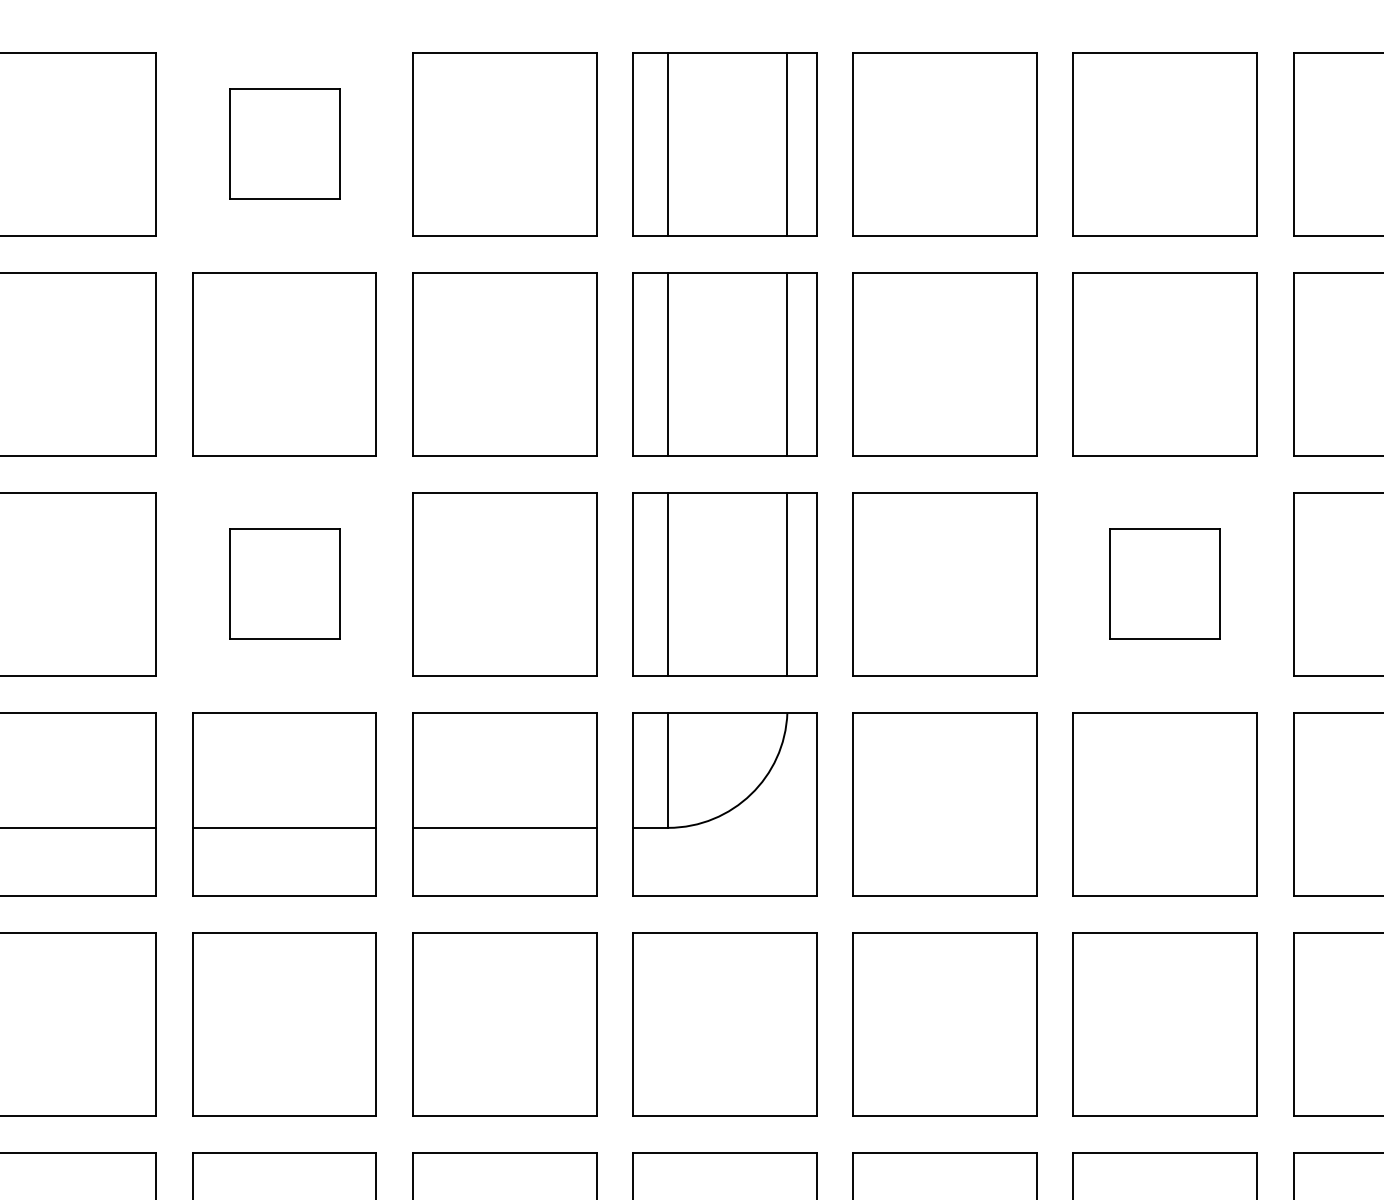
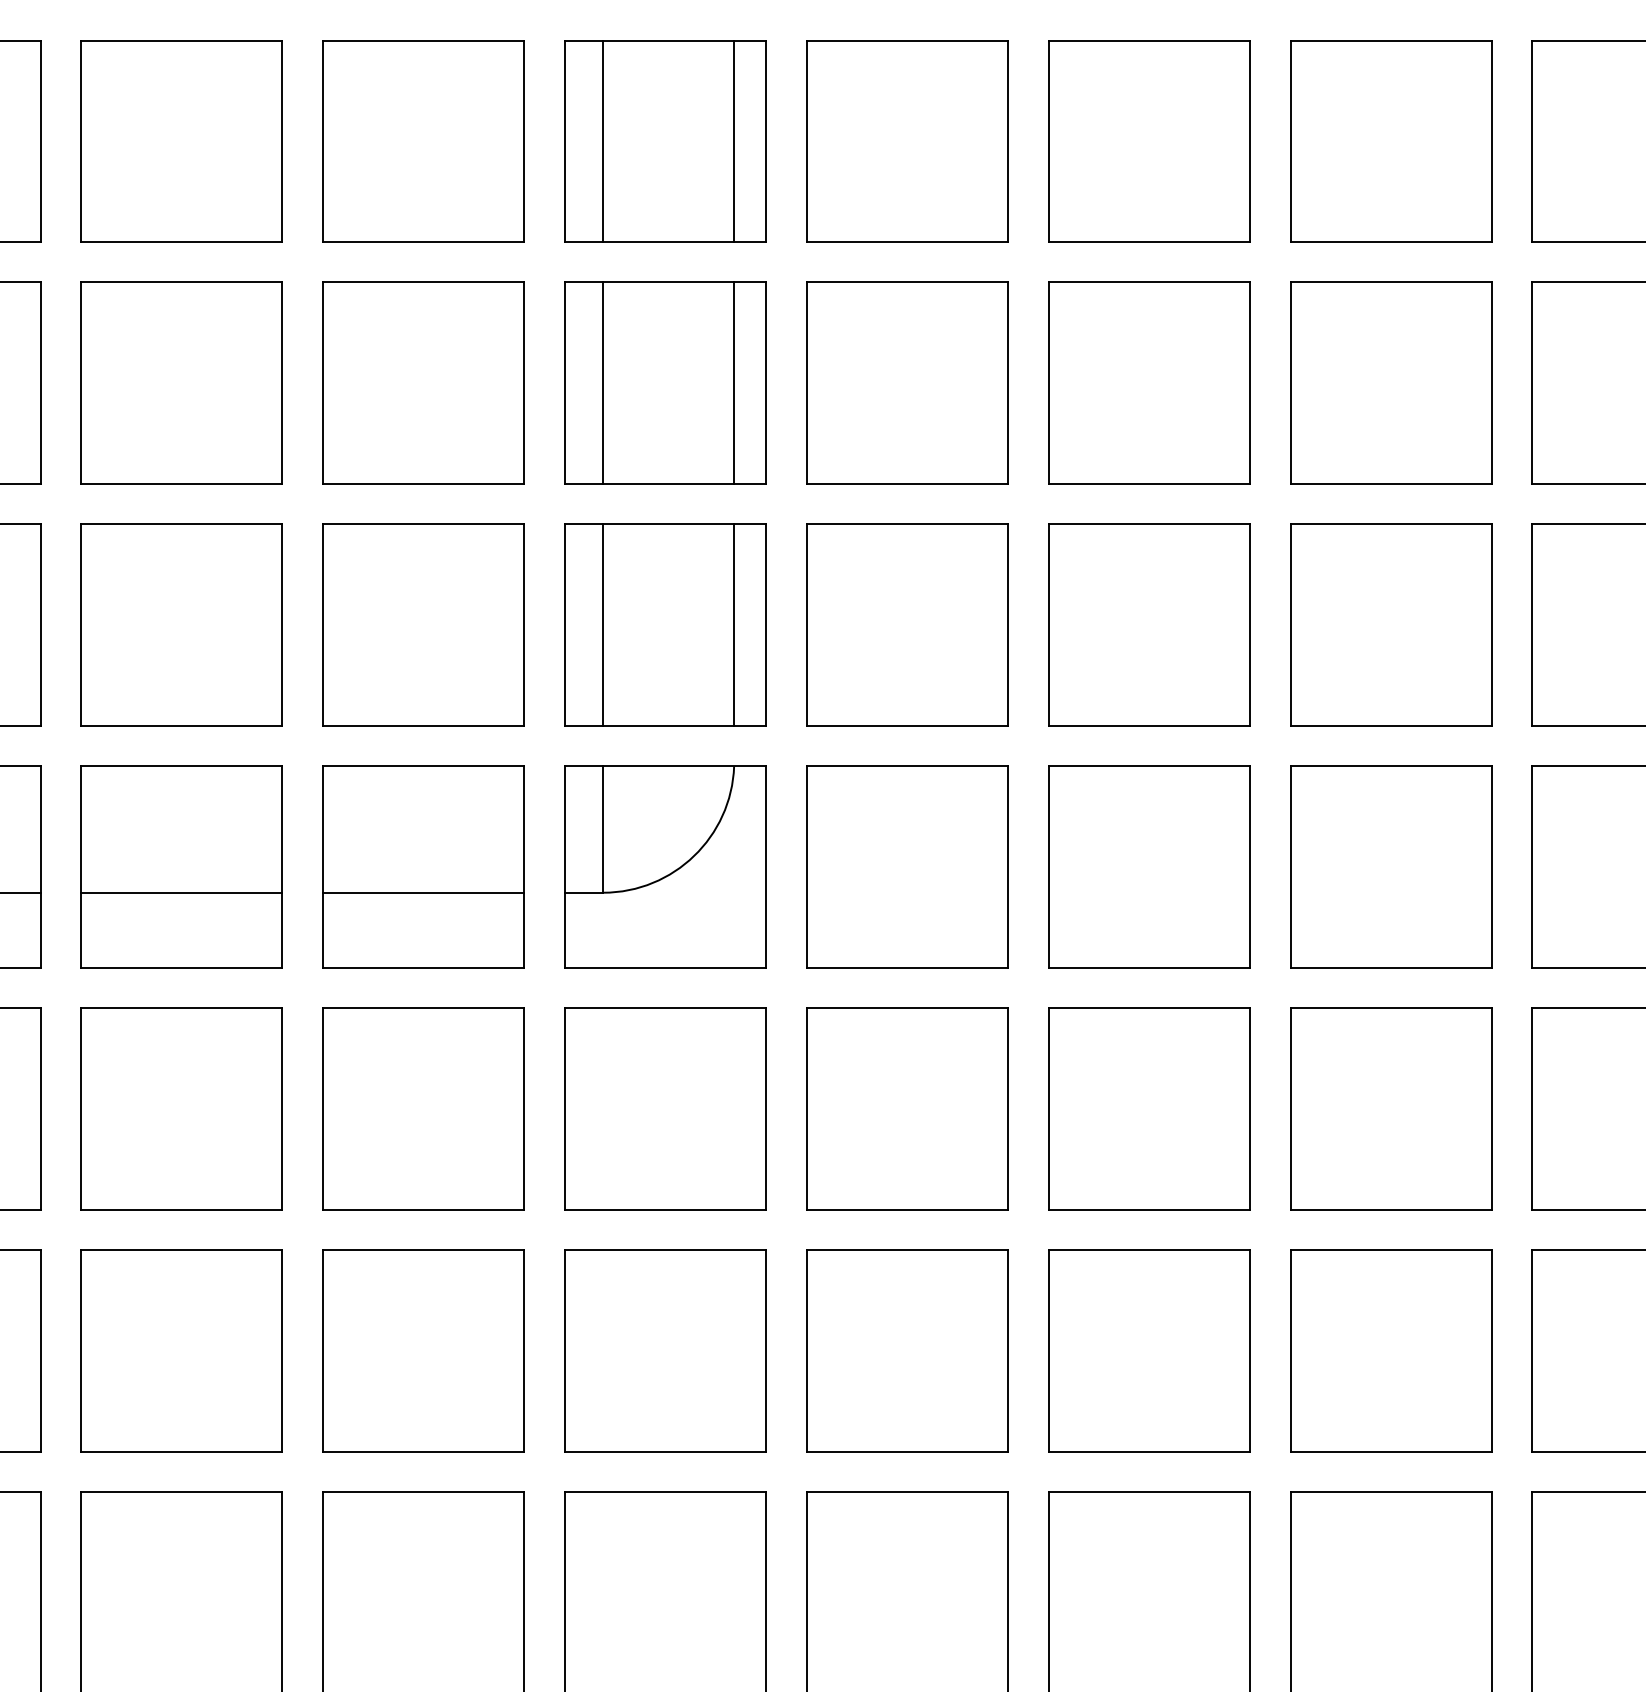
part: (284, 144) -> (181, 141), size x1.67
part: (284, 583) -> (181, 624), size x1.67
part: (1165, 583) -> (1149, 624), size x1.67

